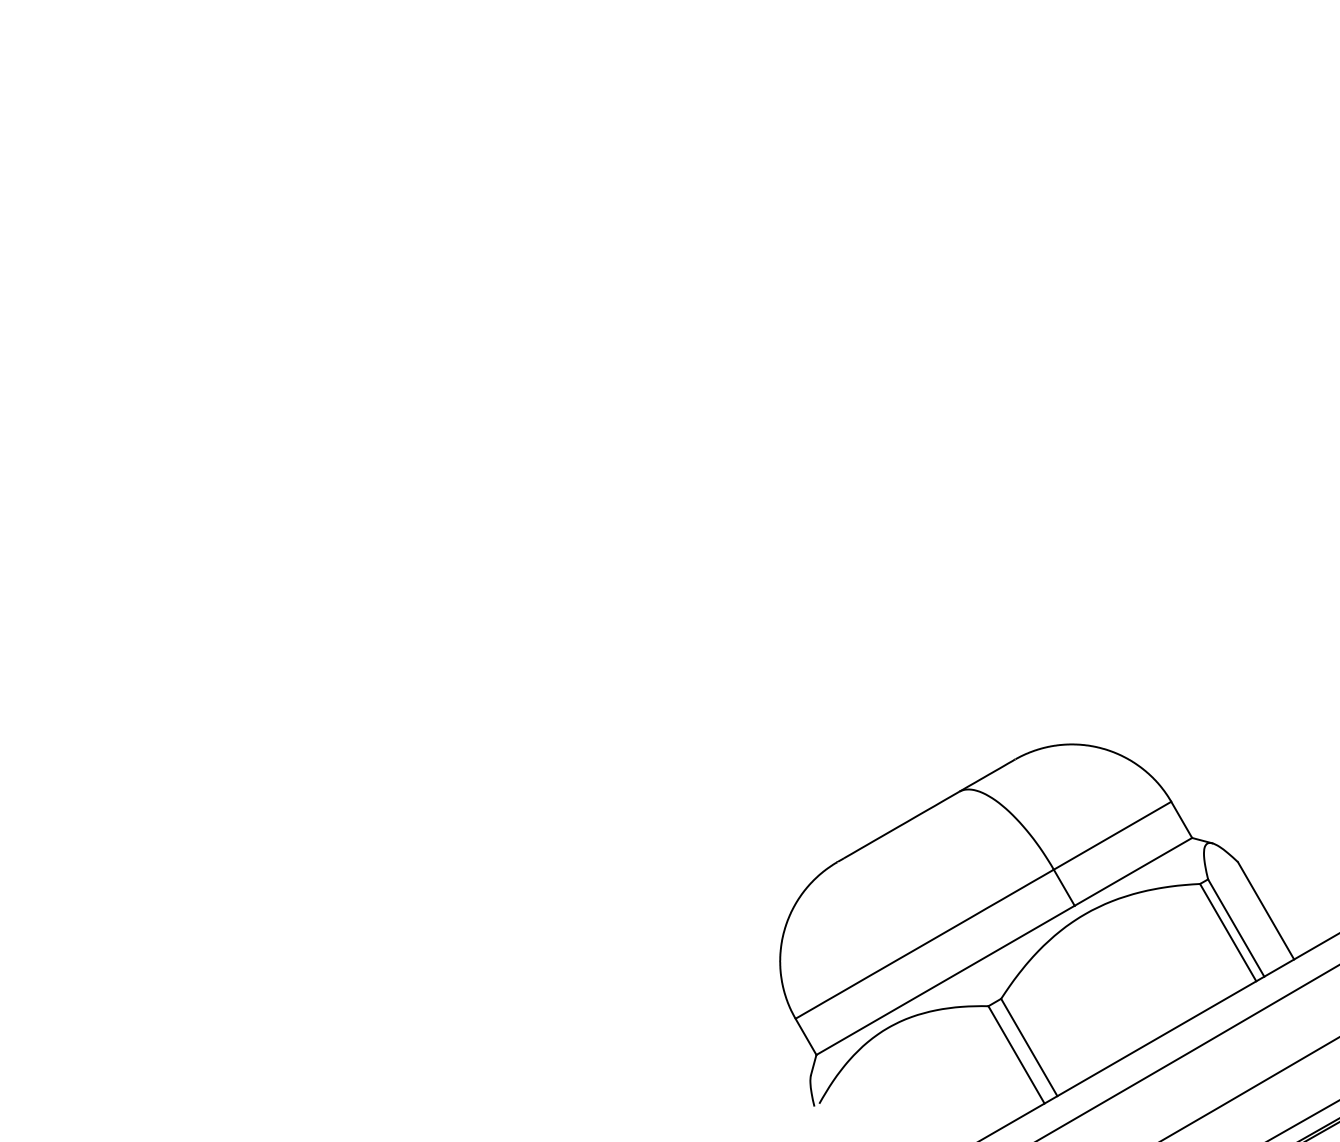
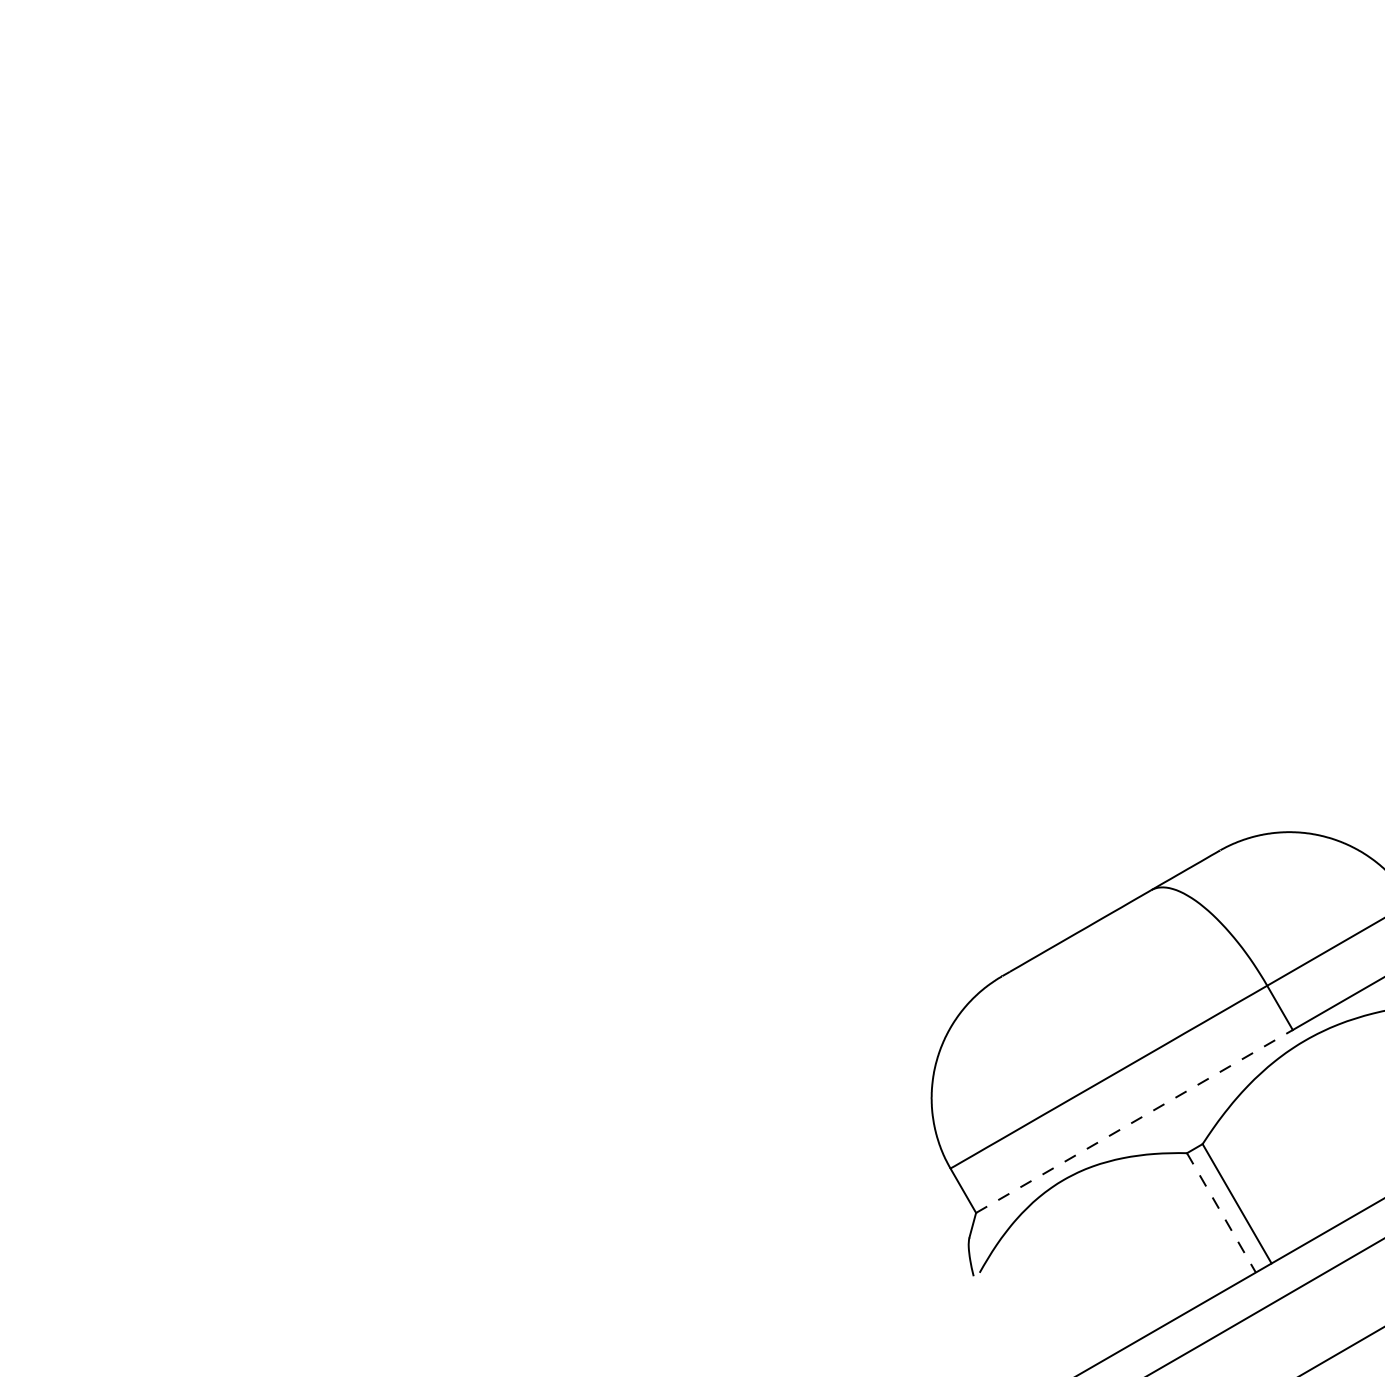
line: (946, 980) -> (1135, 1121), solid -> dashed
line: (1016, 1055) -> (1221, 1213), solid -> dashed

